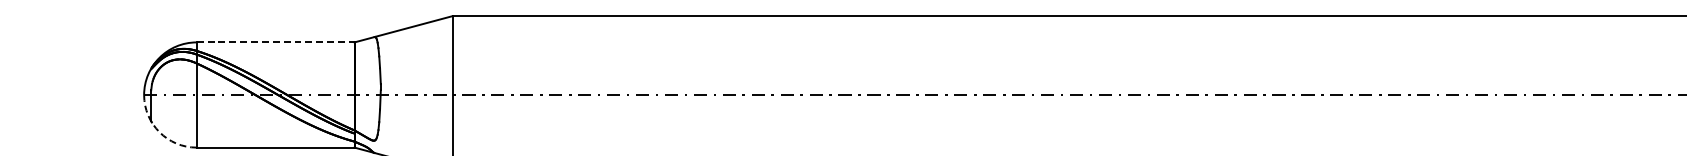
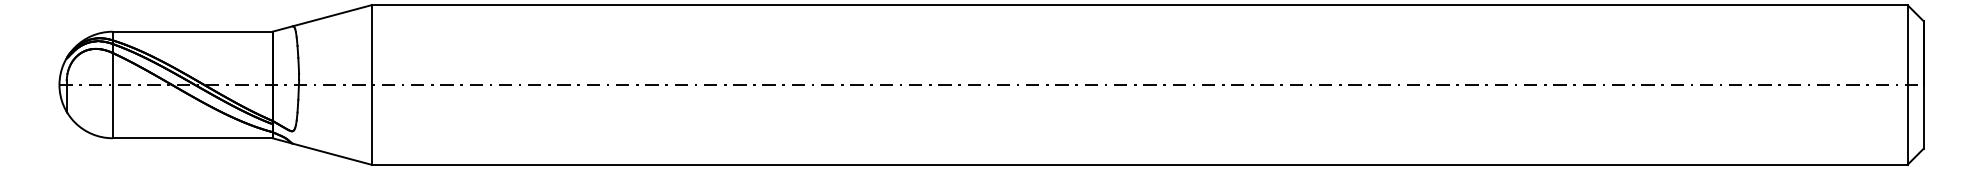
line: (275, 42) -> (192, 31), dashed -> solid
arc: (159, 132) -> (75, 122), dashed -> solid

